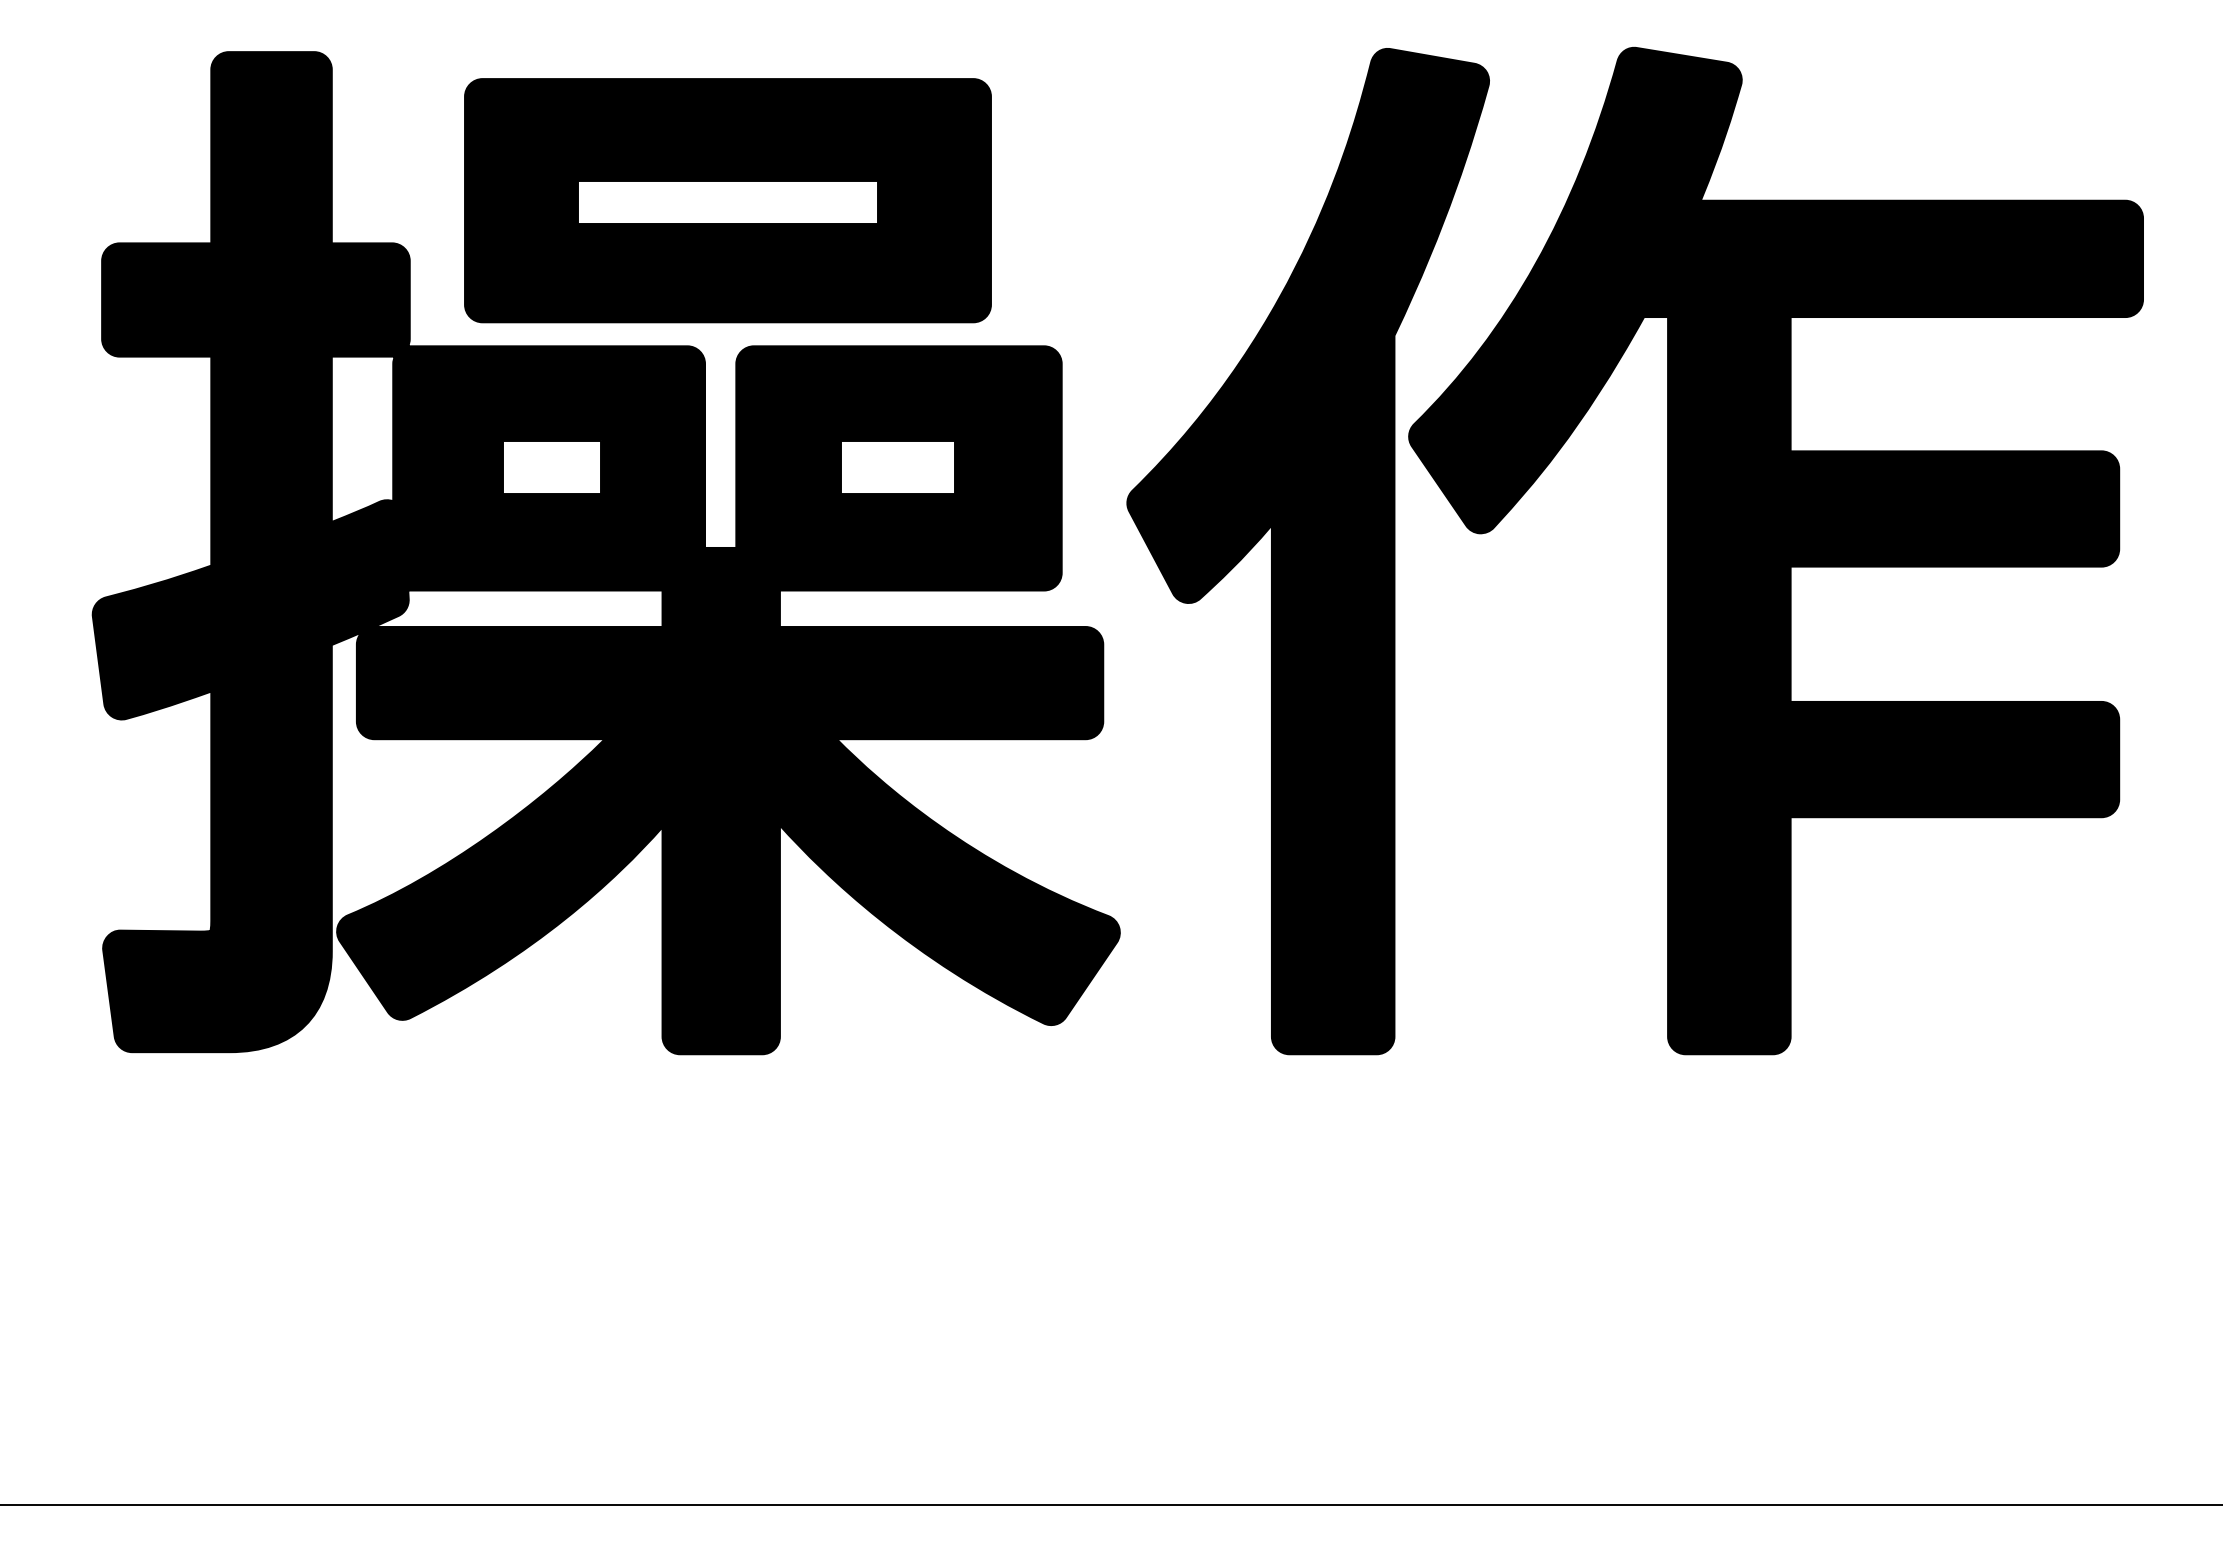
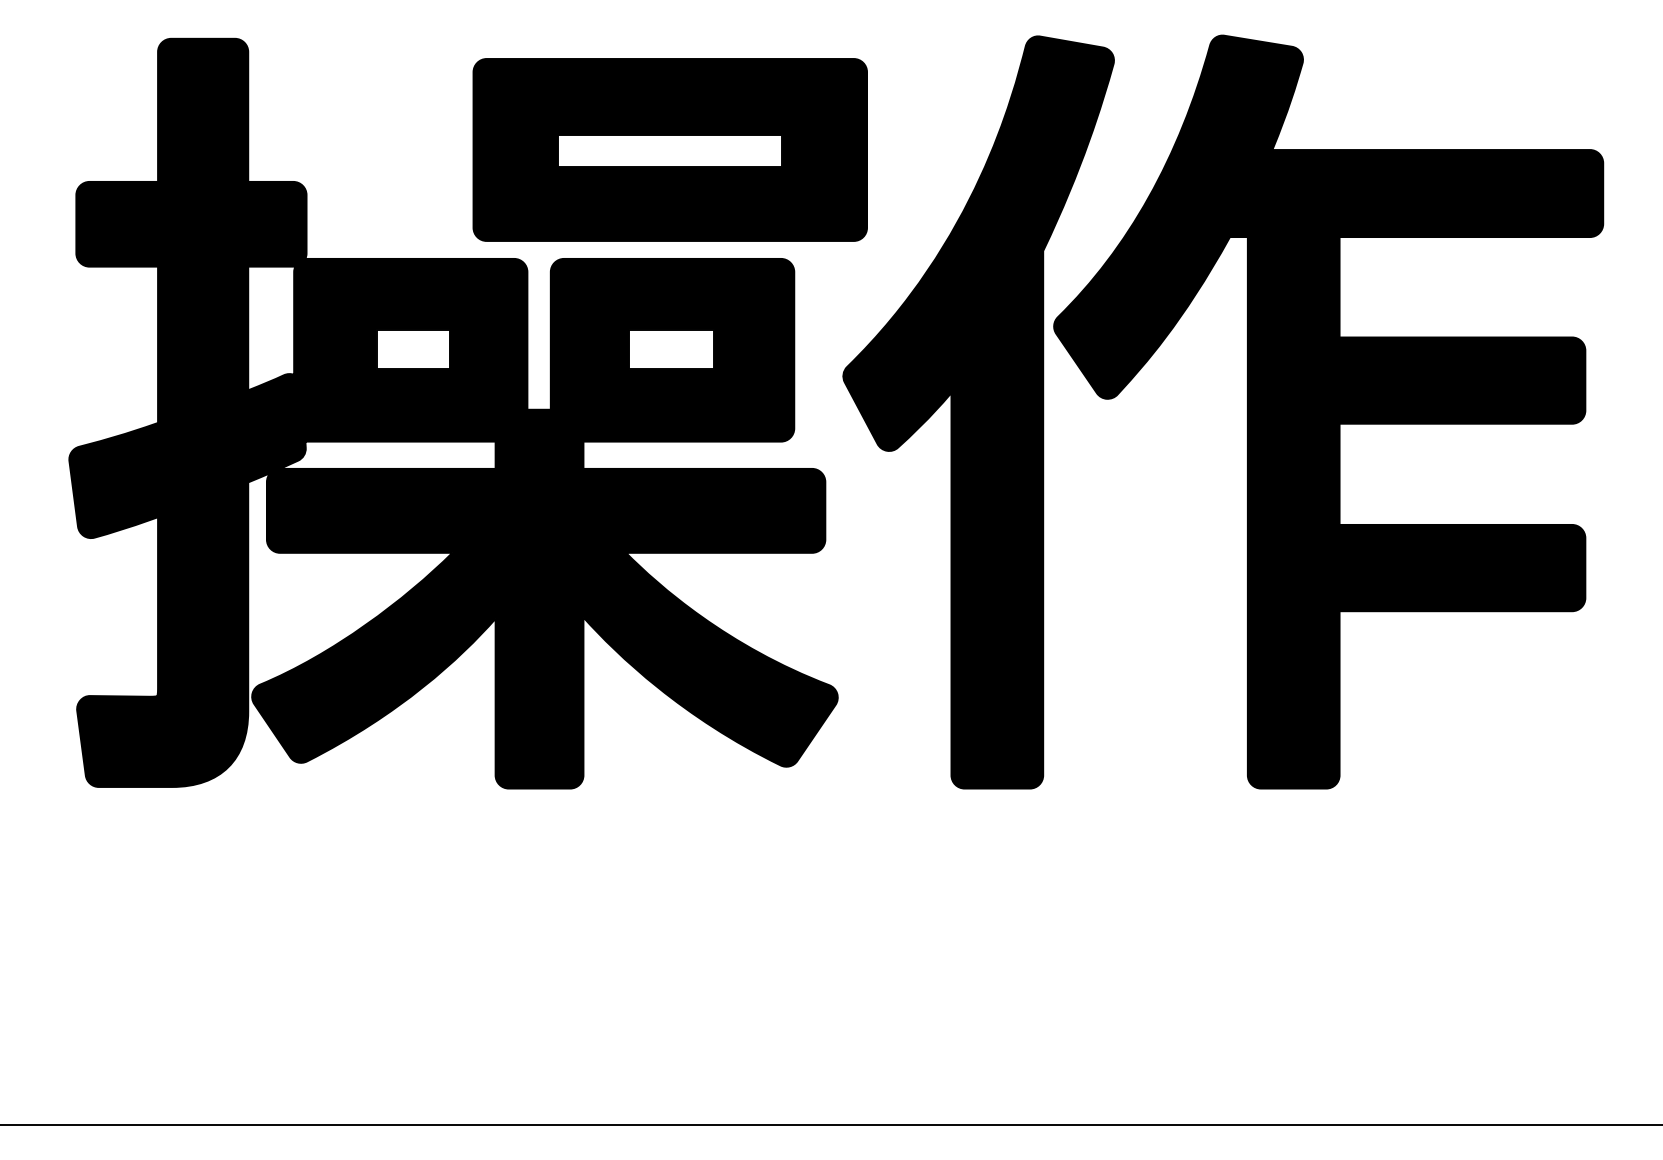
part: (727, 200) -> (669, 149), moved

